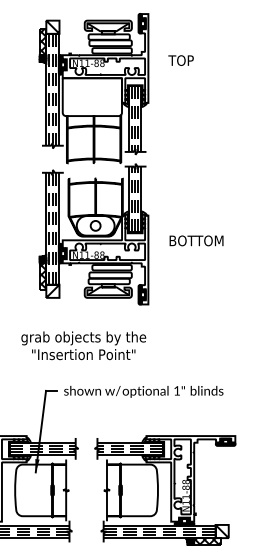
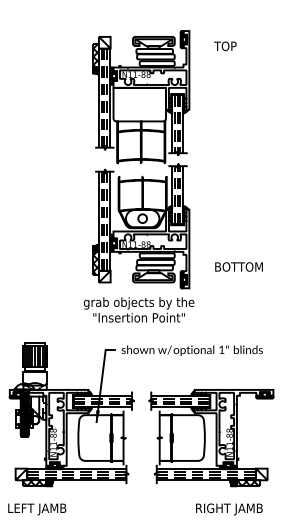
text: (181, 60) -> (225, 46), moved
part: (94, 159) -> (141, 159), moved
text: (195, 240) -> (238, 266), moved

